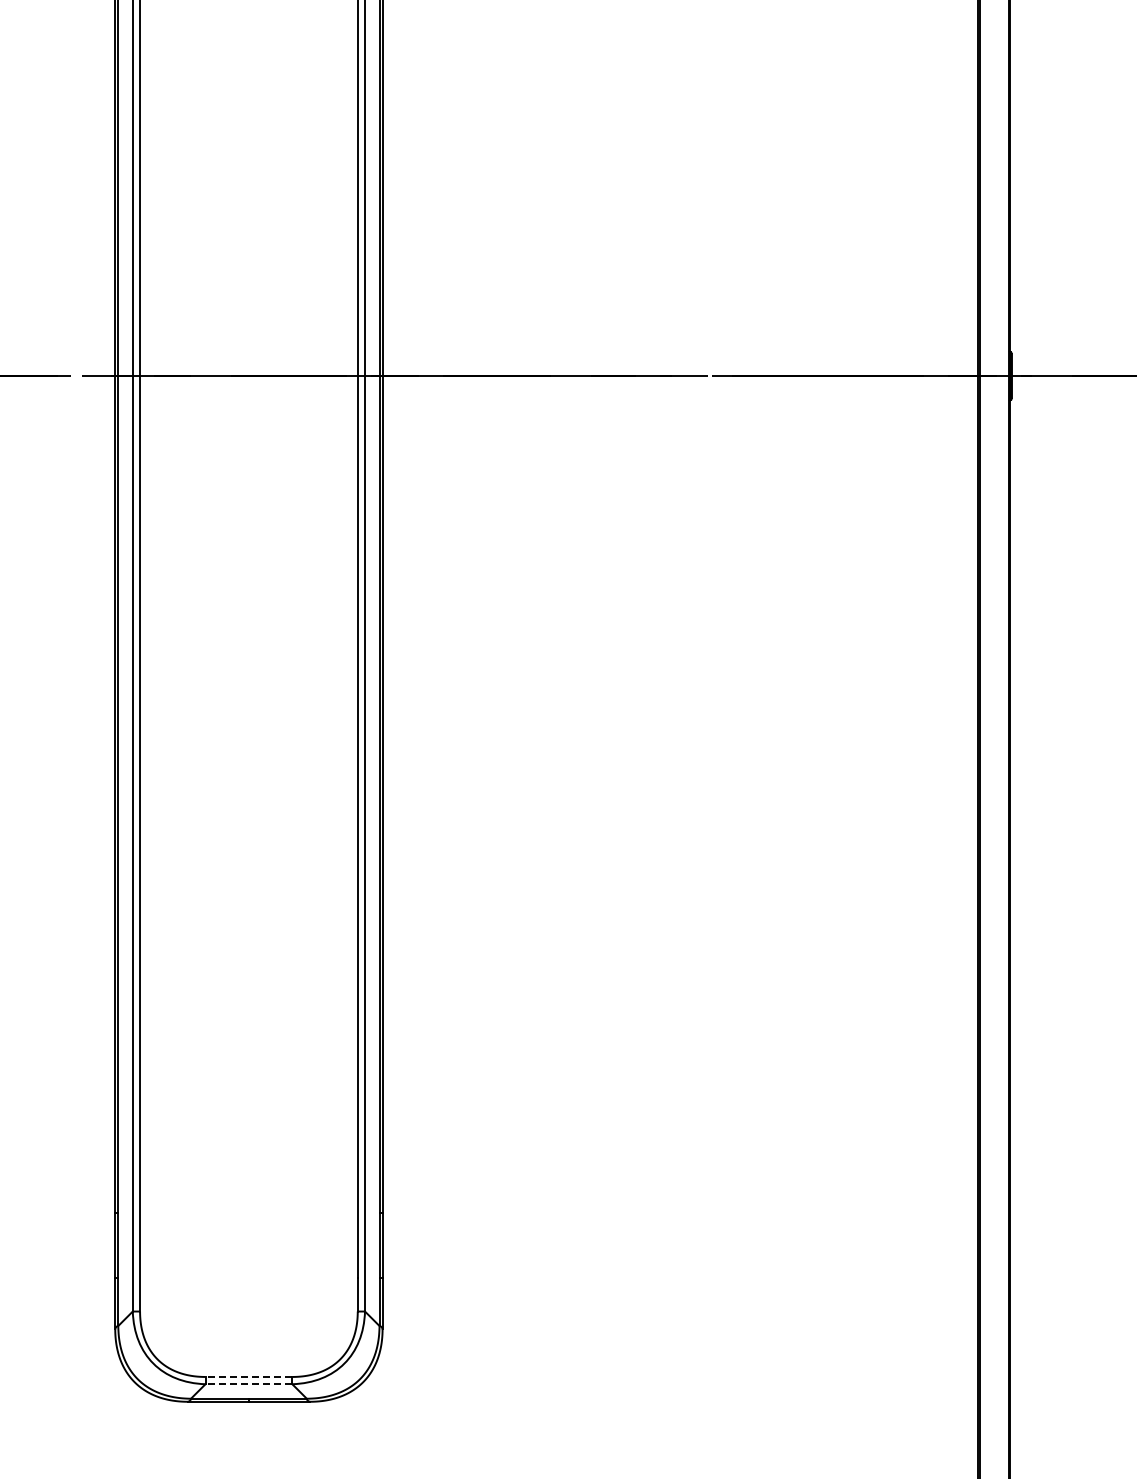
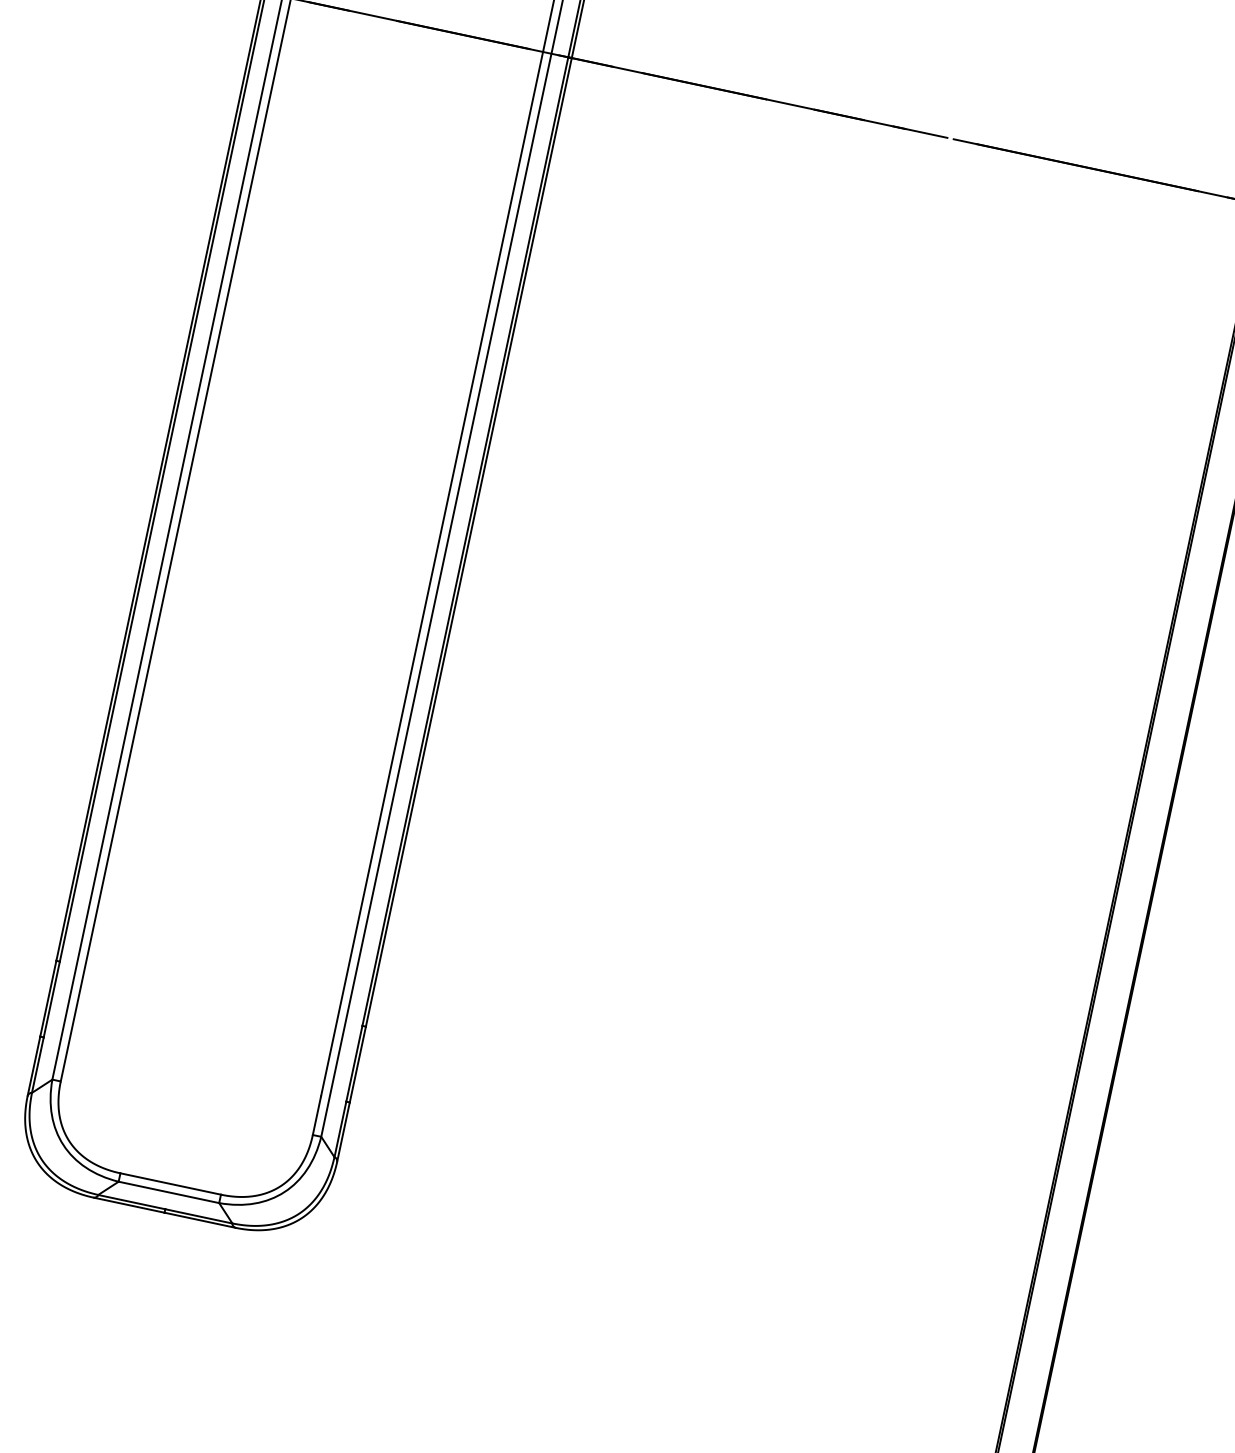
line: (248, 1376) -> (170, 1183), dashed -> solid
line: (248, 1384) -> (168, 1192), dashed -> solid

